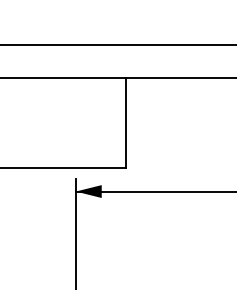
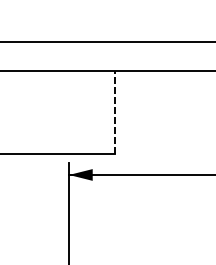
line: (126, 122) -> (115, 111), solid -> dashed

